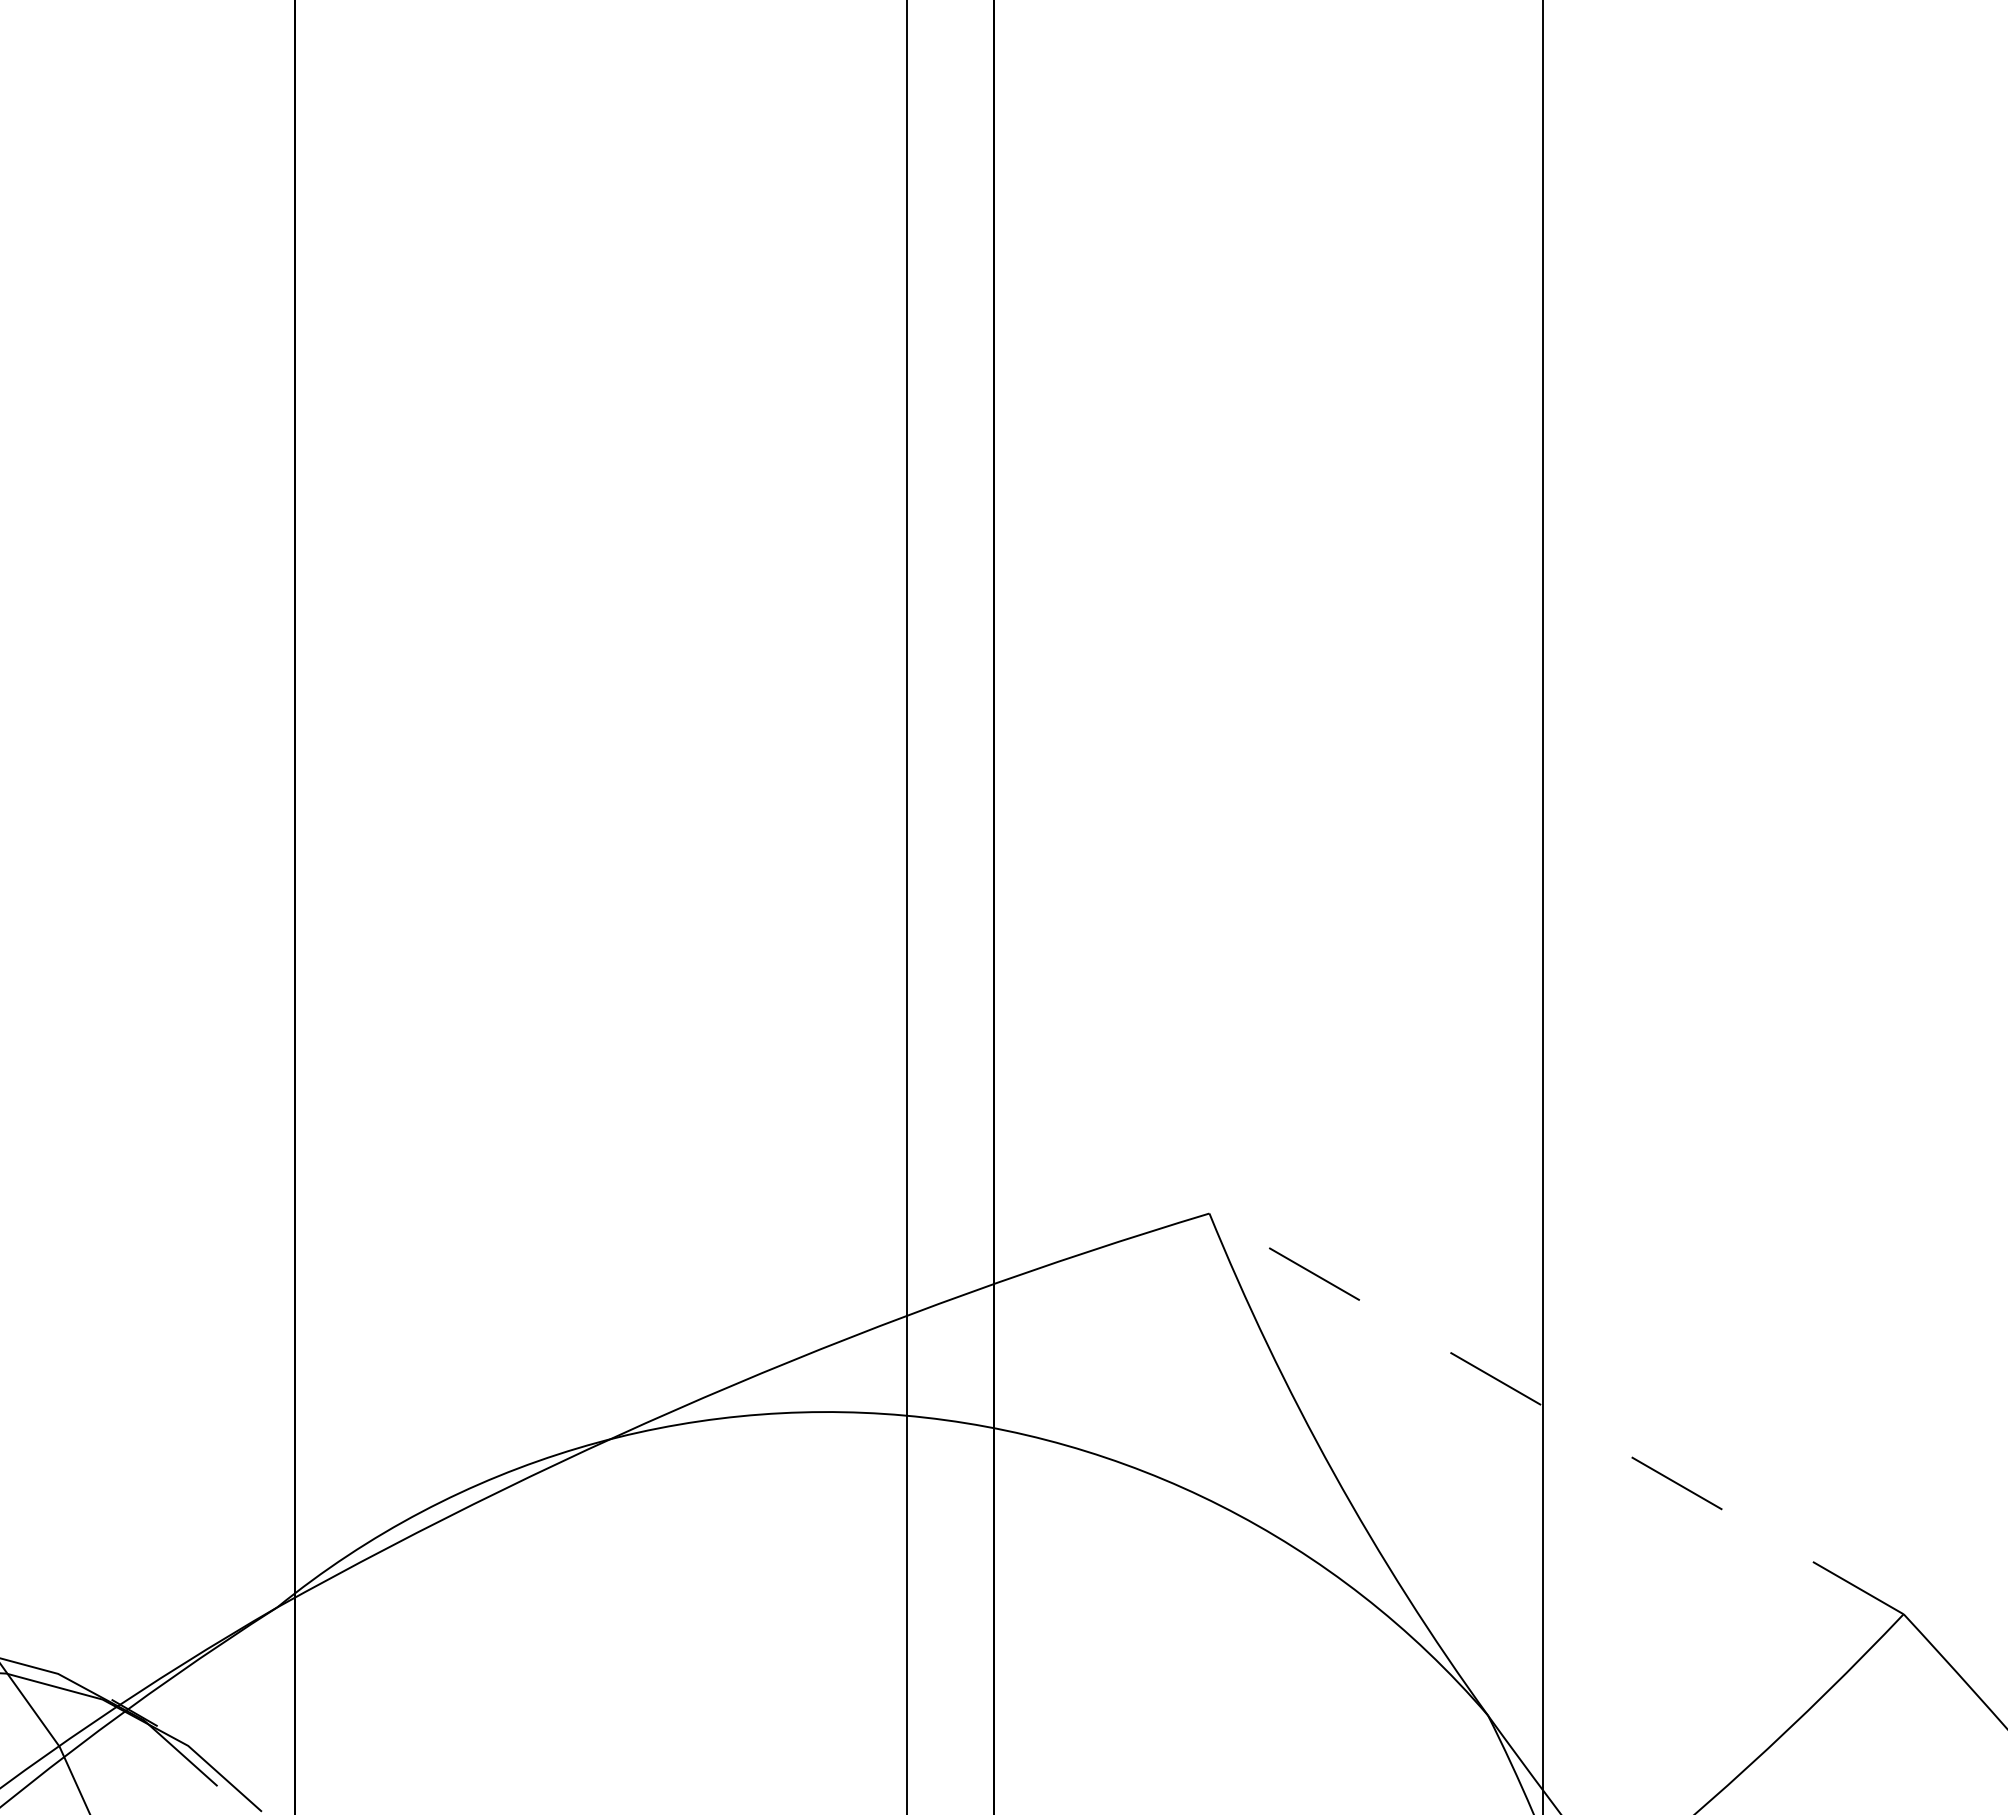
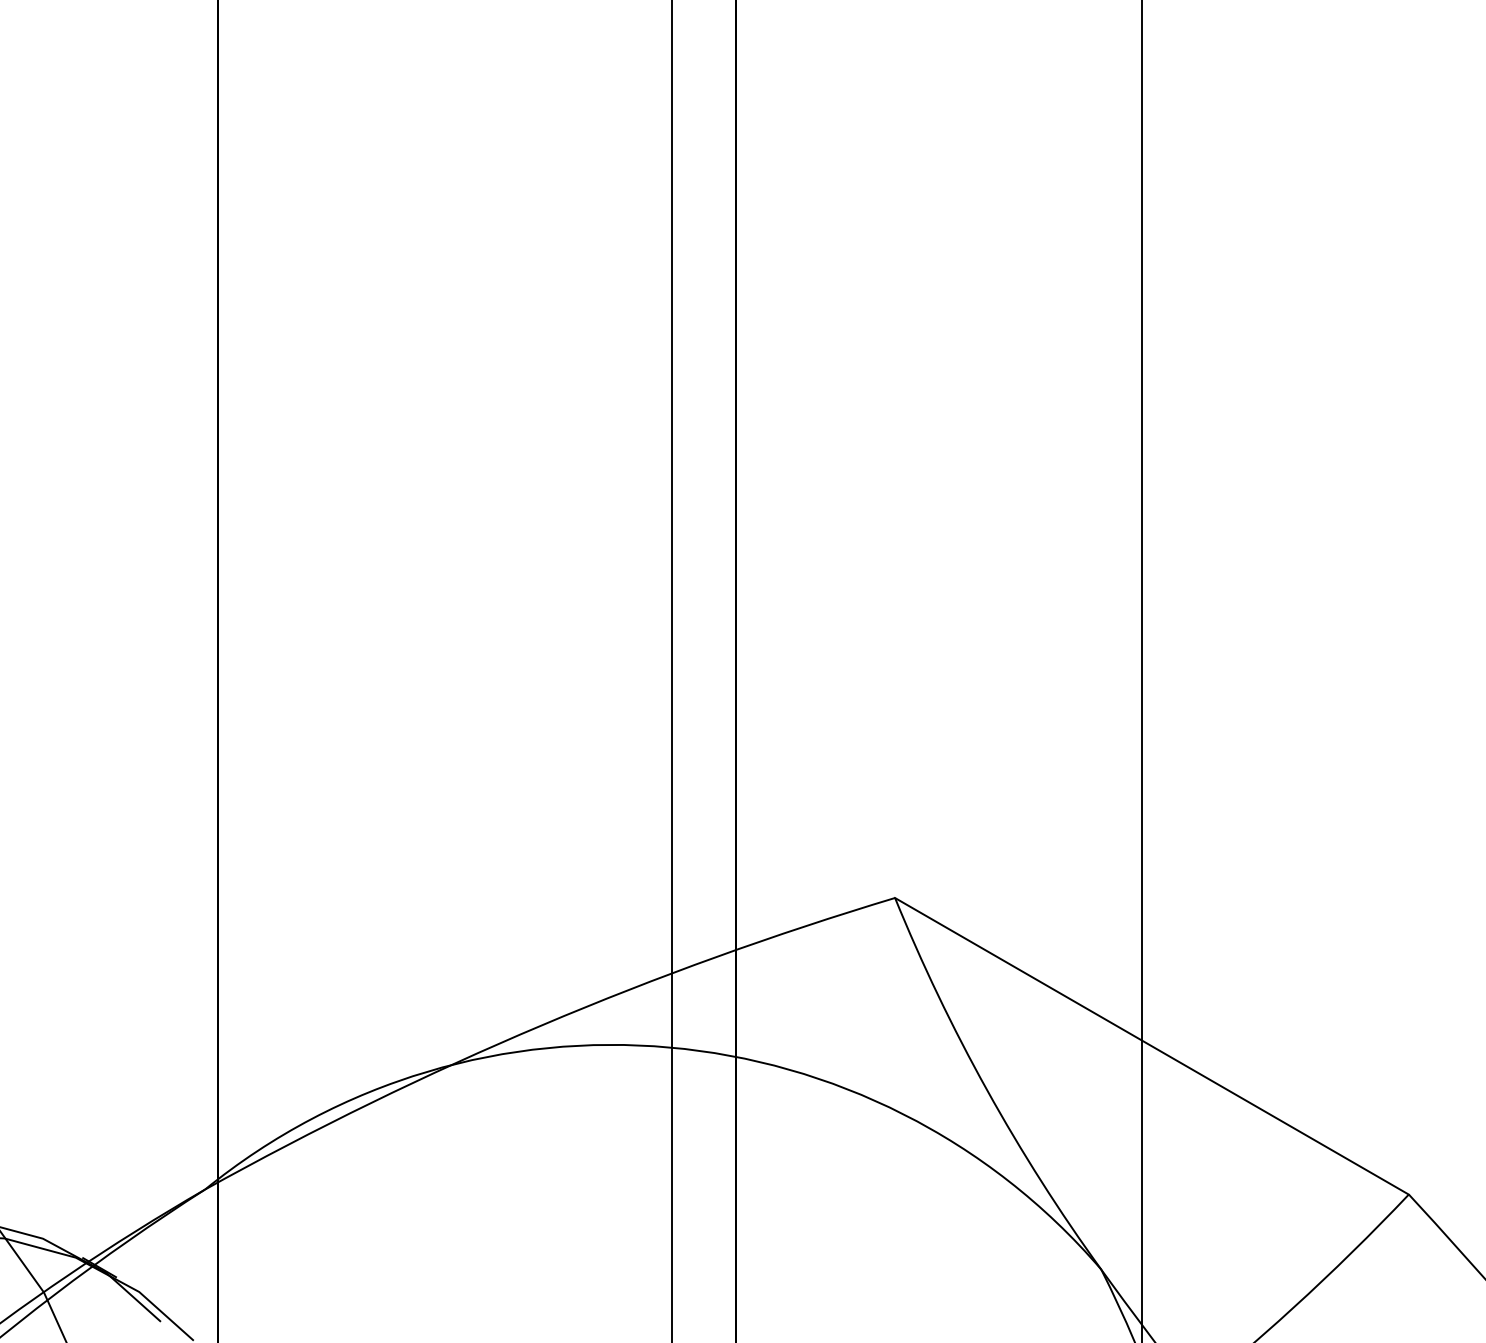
line: (1556, 1413) -> (1151, 1045), dashed -> solid

